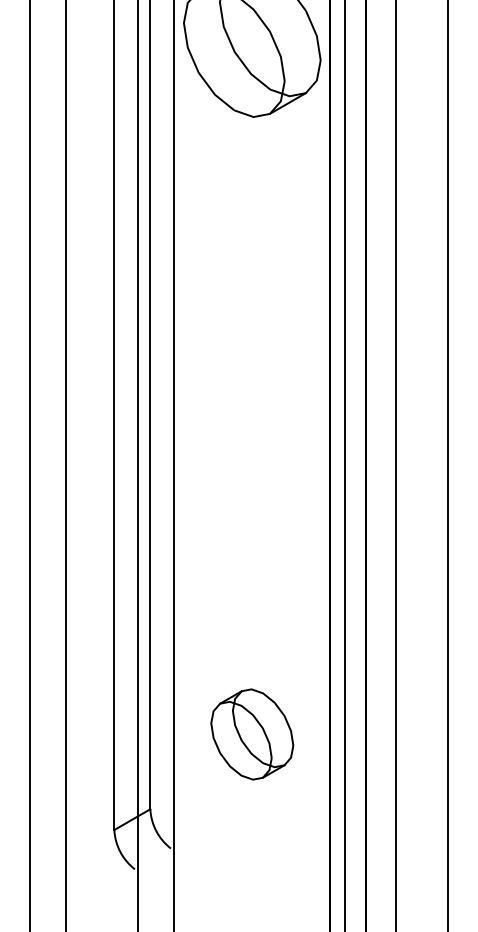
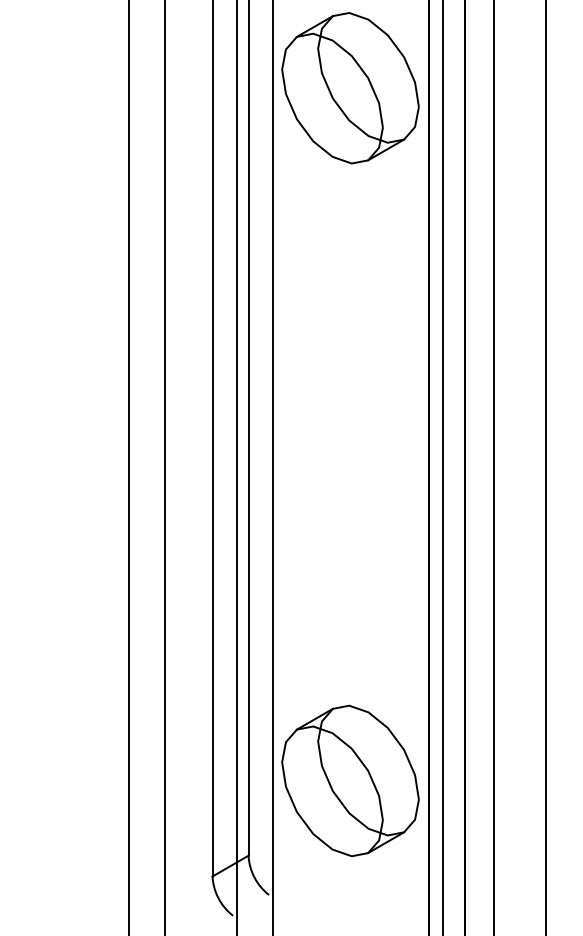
part: (252, 734) -> (350, 780), size x1.67

